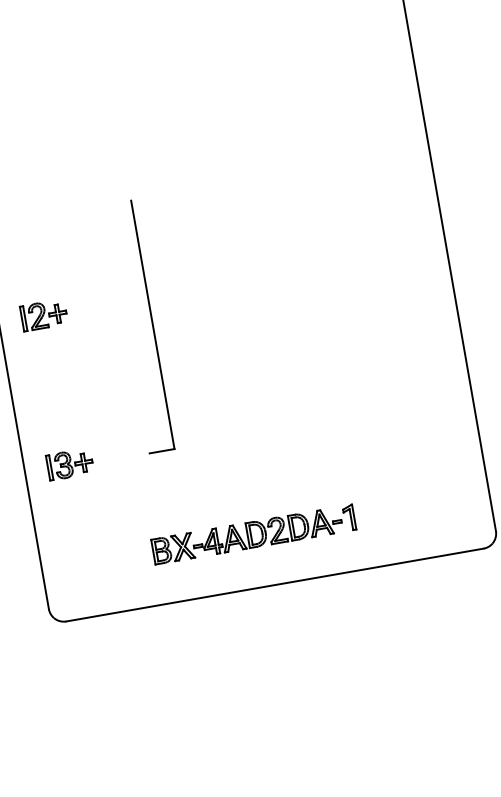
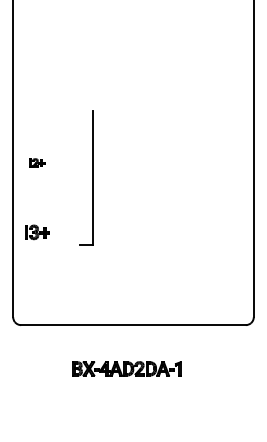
part: (43, 314) -> (37, 162), size x0.6
part: (70, 464) -> (37, 232), moved
part: (252, 534) -> (126, 368), moved

